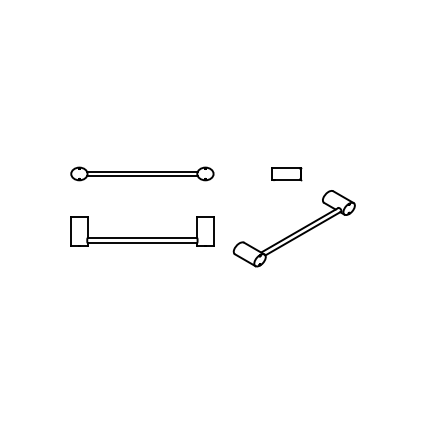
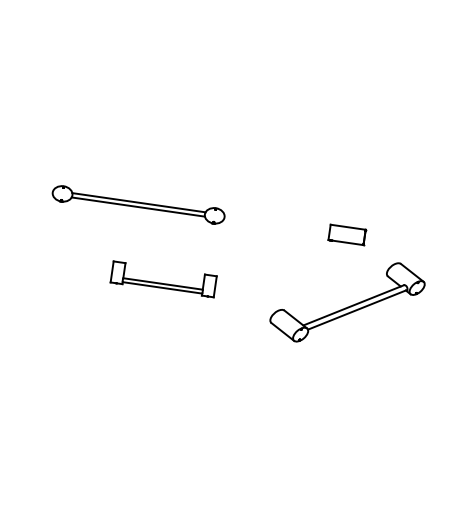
part: (142, 173) -> (138, 204), moved
part: (142, 231) -> (163, 279), size x0.6

